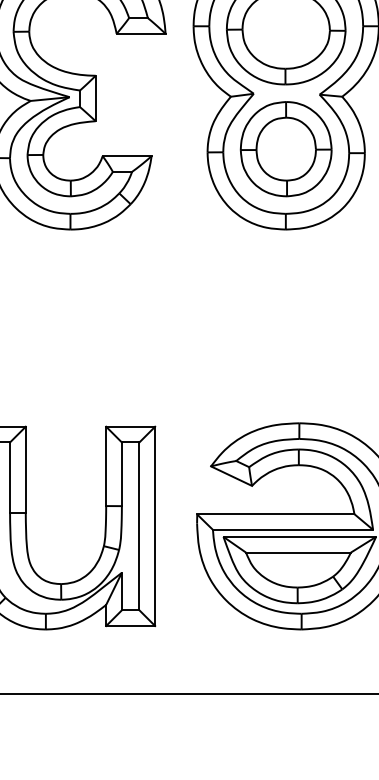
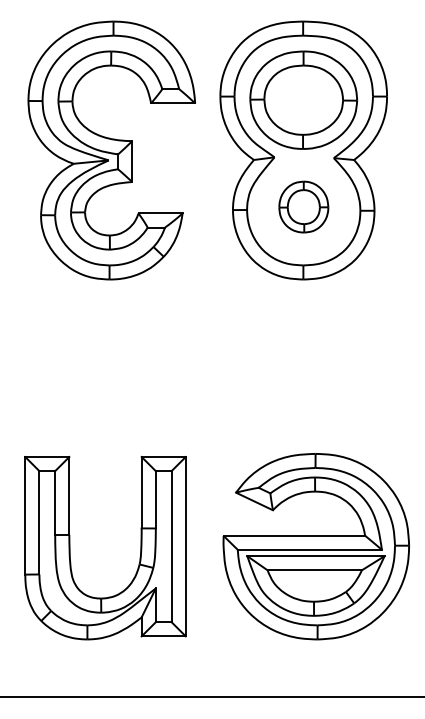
part: (285, 148) -> (303, 206), size x0.6

